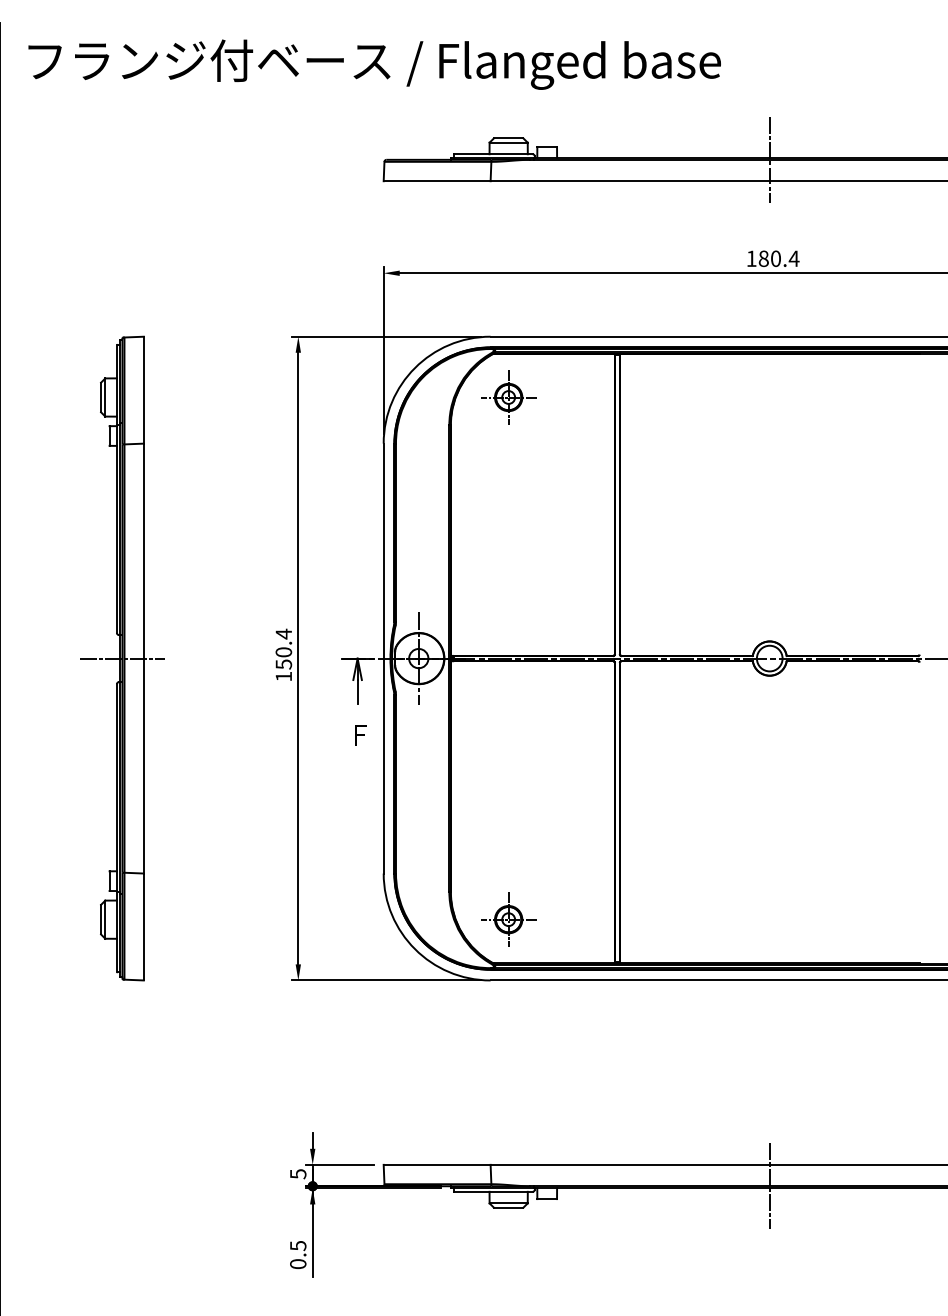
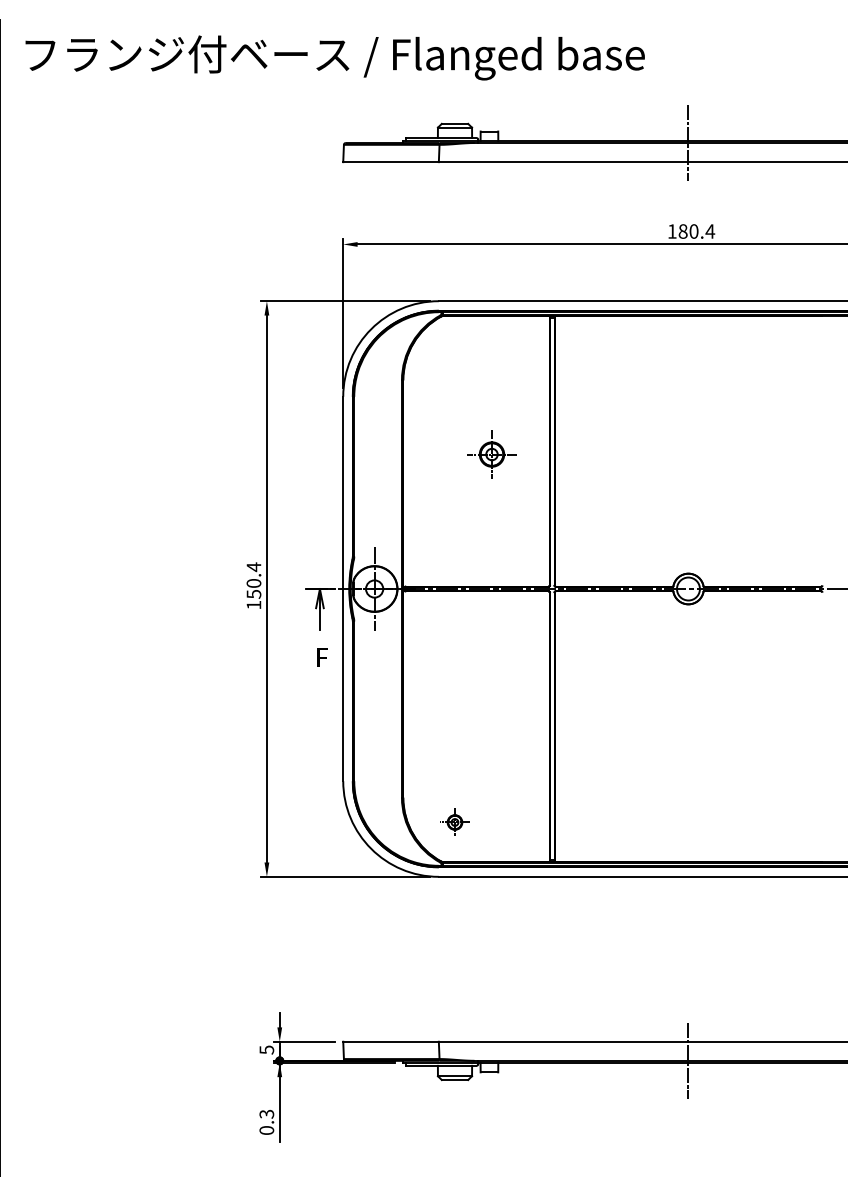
part: (508, 397) -> (491, 454), moved
part: (122, 658) -> (109, 588), removed
part: (508, 919) -> (454, 822), size x0.6
text: (297, 1245) -> (266, 1113), 0.5 -> 0.3

